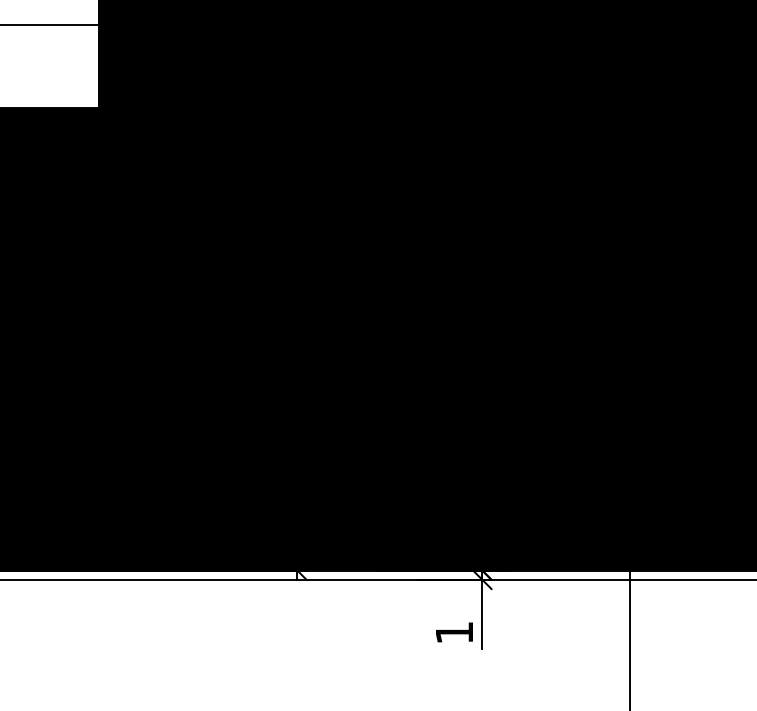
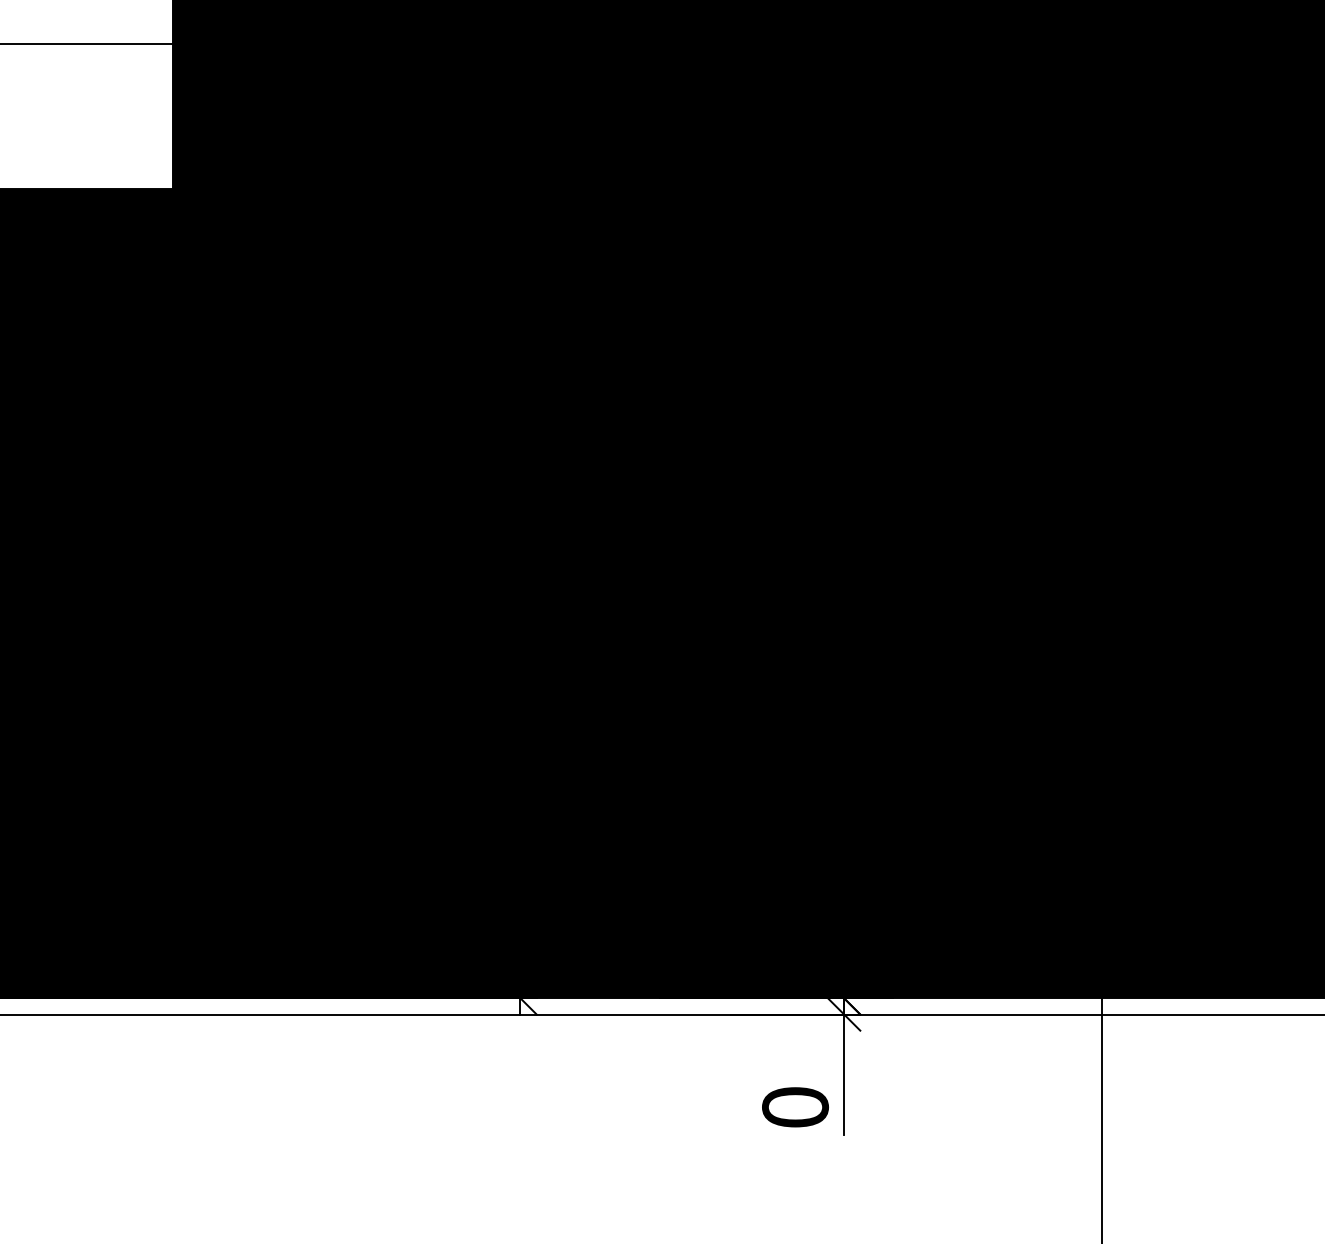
text: (454, 632) -> (795, 1106), 1 -> 0

